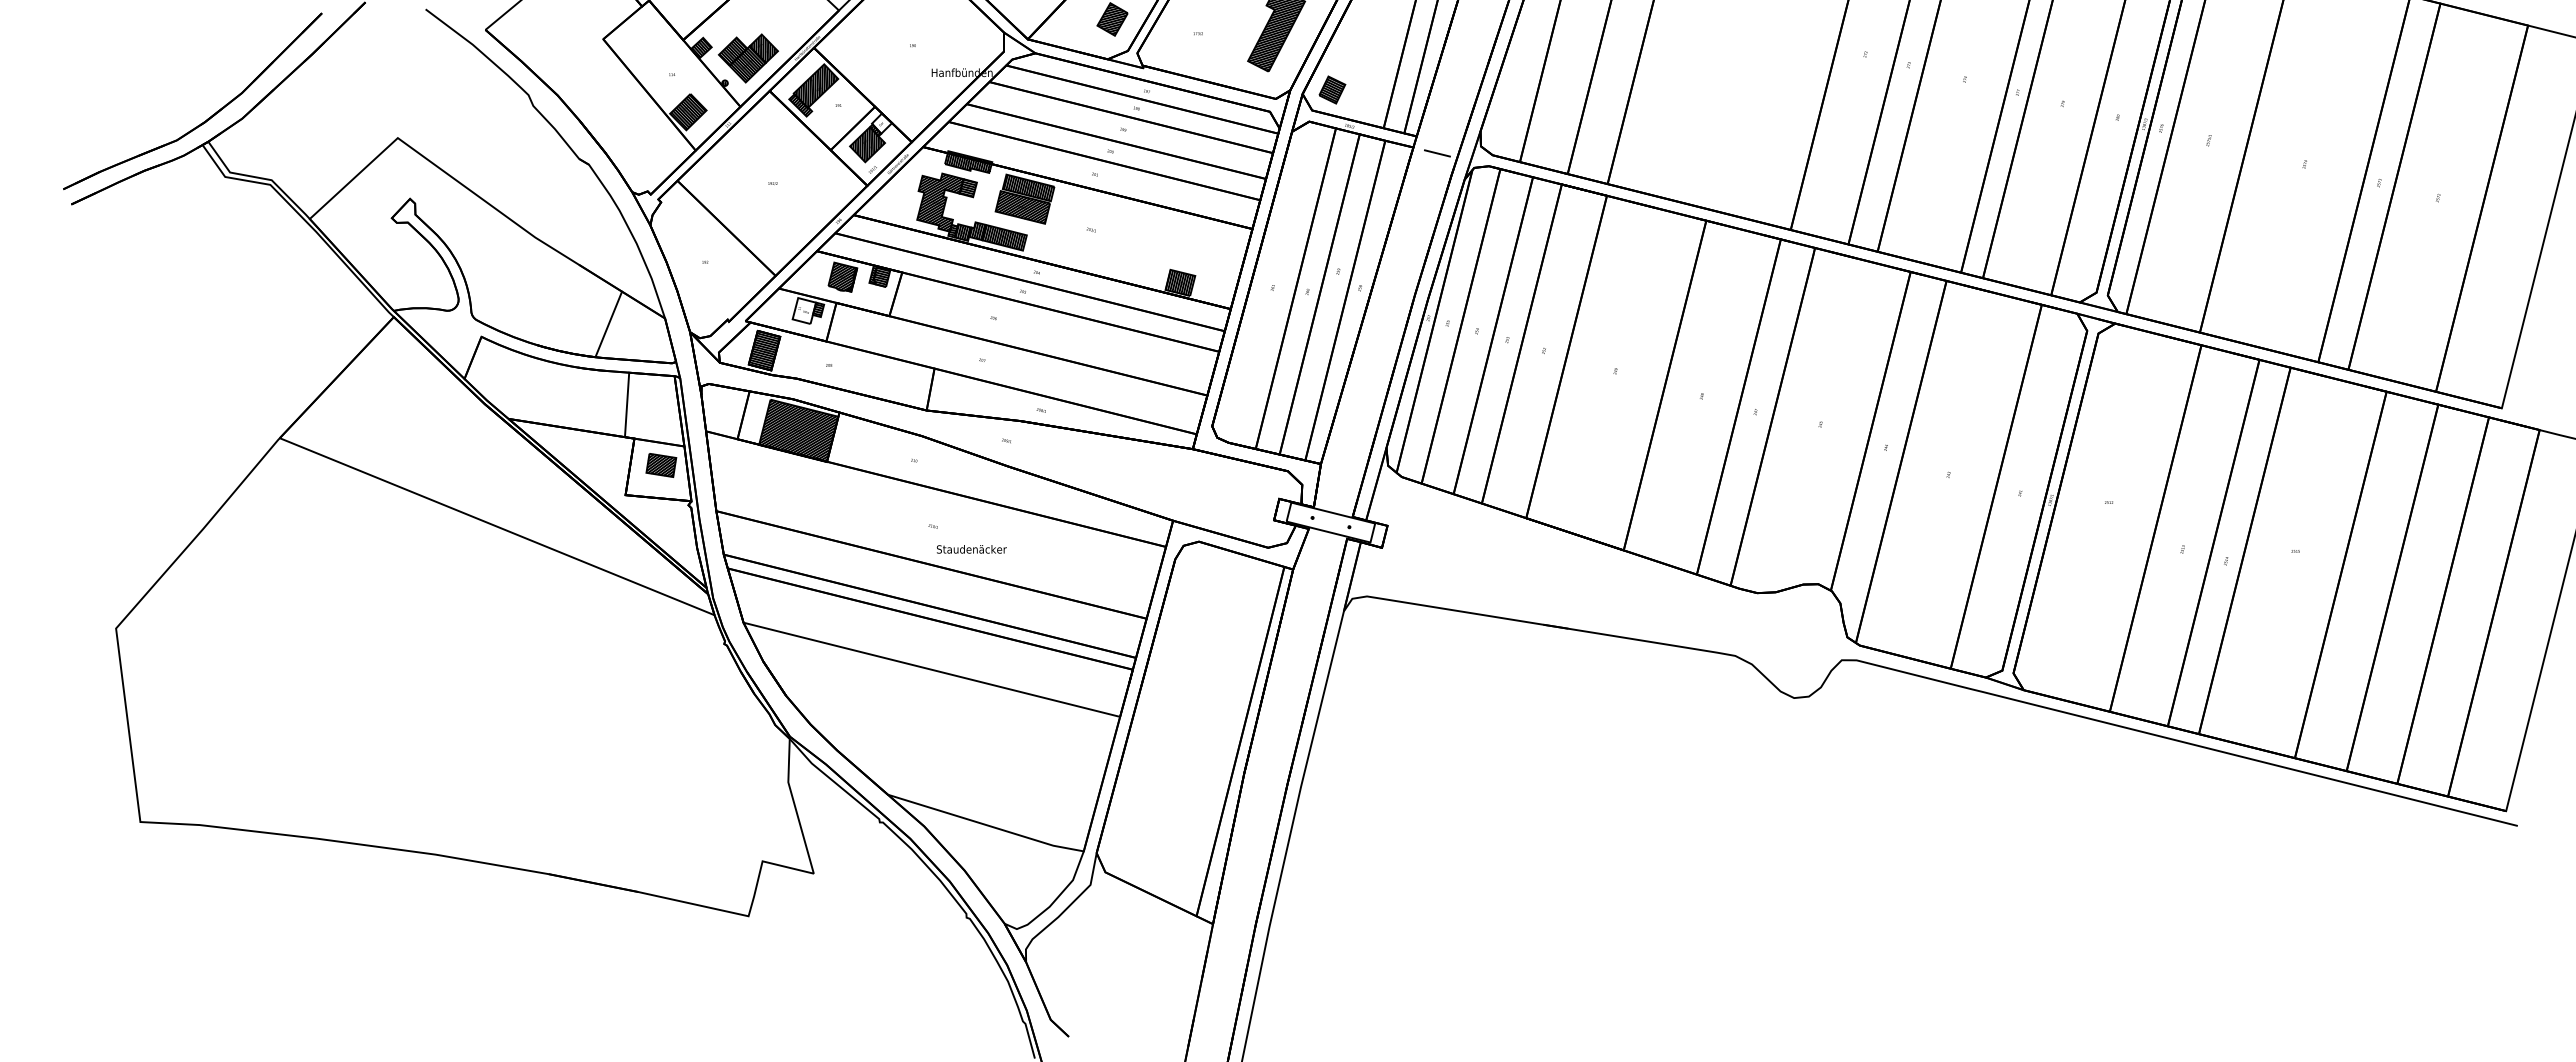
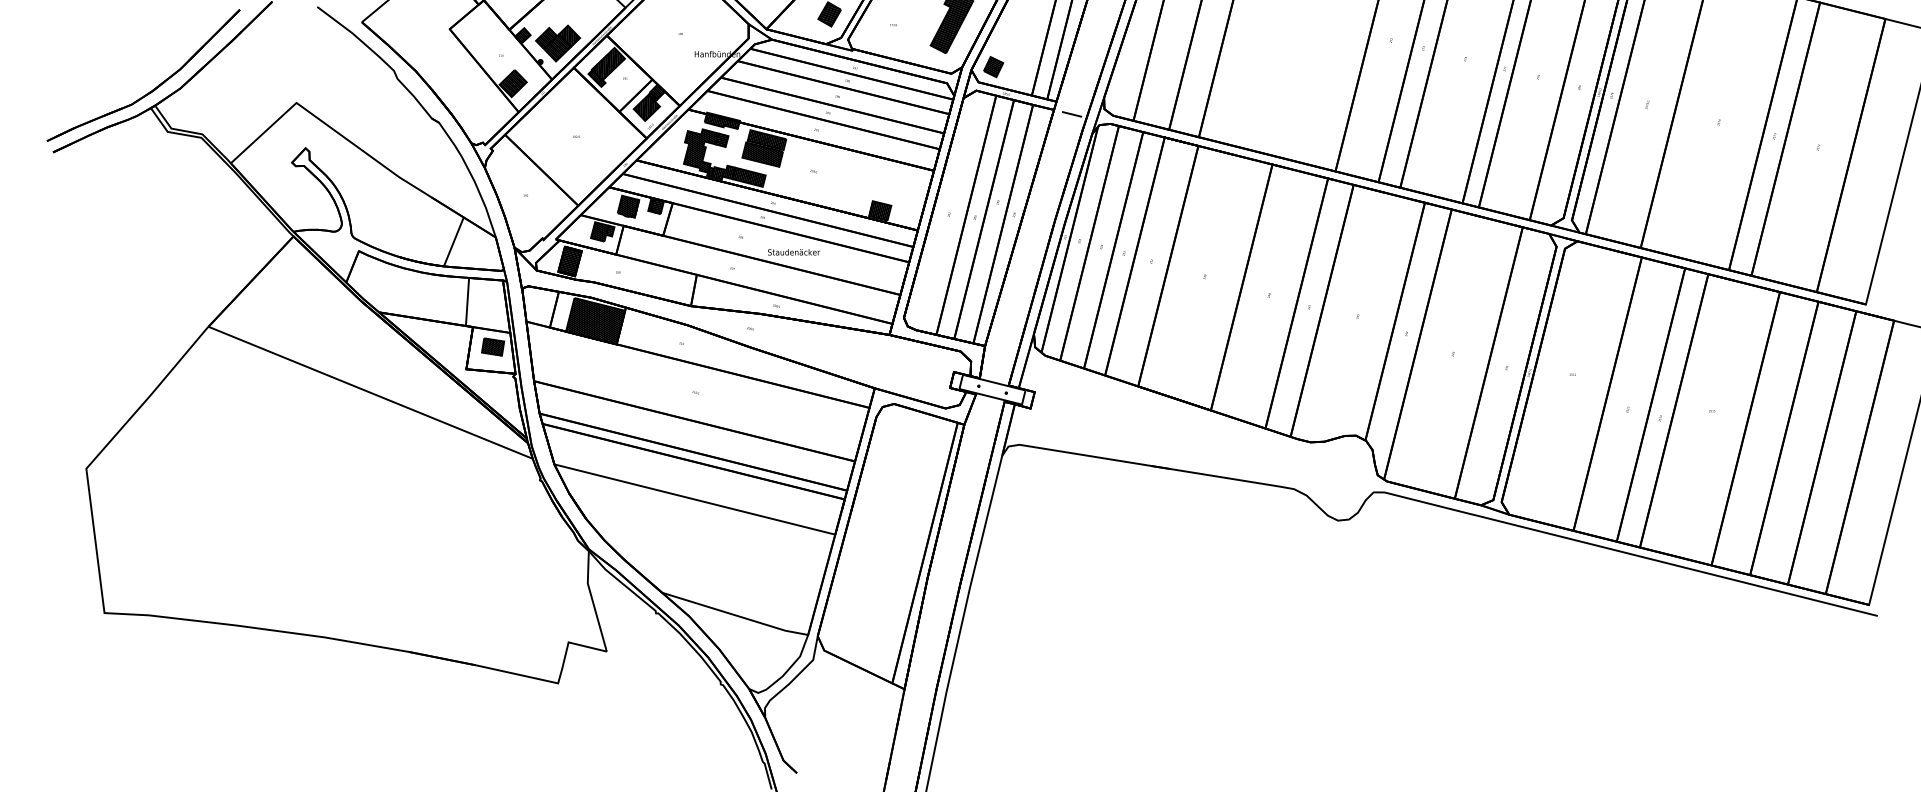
hatch: (881, 123) -> (657, 92), added
hatch: (803, 310) -> (599, 231), added
text: (971, 549) -> (793, 252), moved

